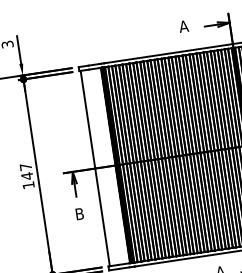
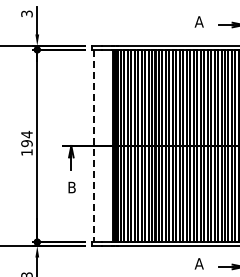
line: (95, 169) -> (93, 146), solid -> dashed
text: (26, 171) -> (26, 138), 147 -> 194

